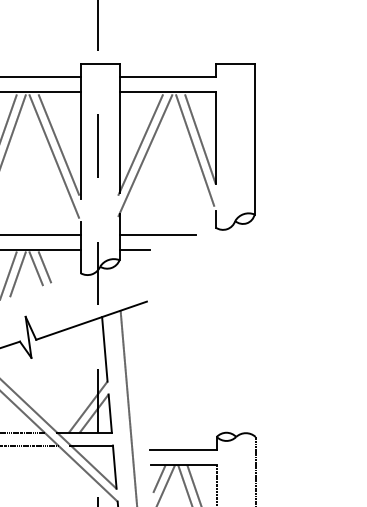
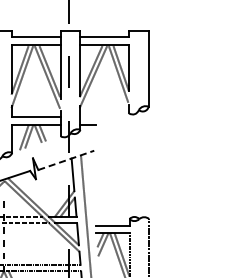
line: (157, 233) -> (99, 116), removed
line: (91, 320) -> (66, 160), solid -> dashed

